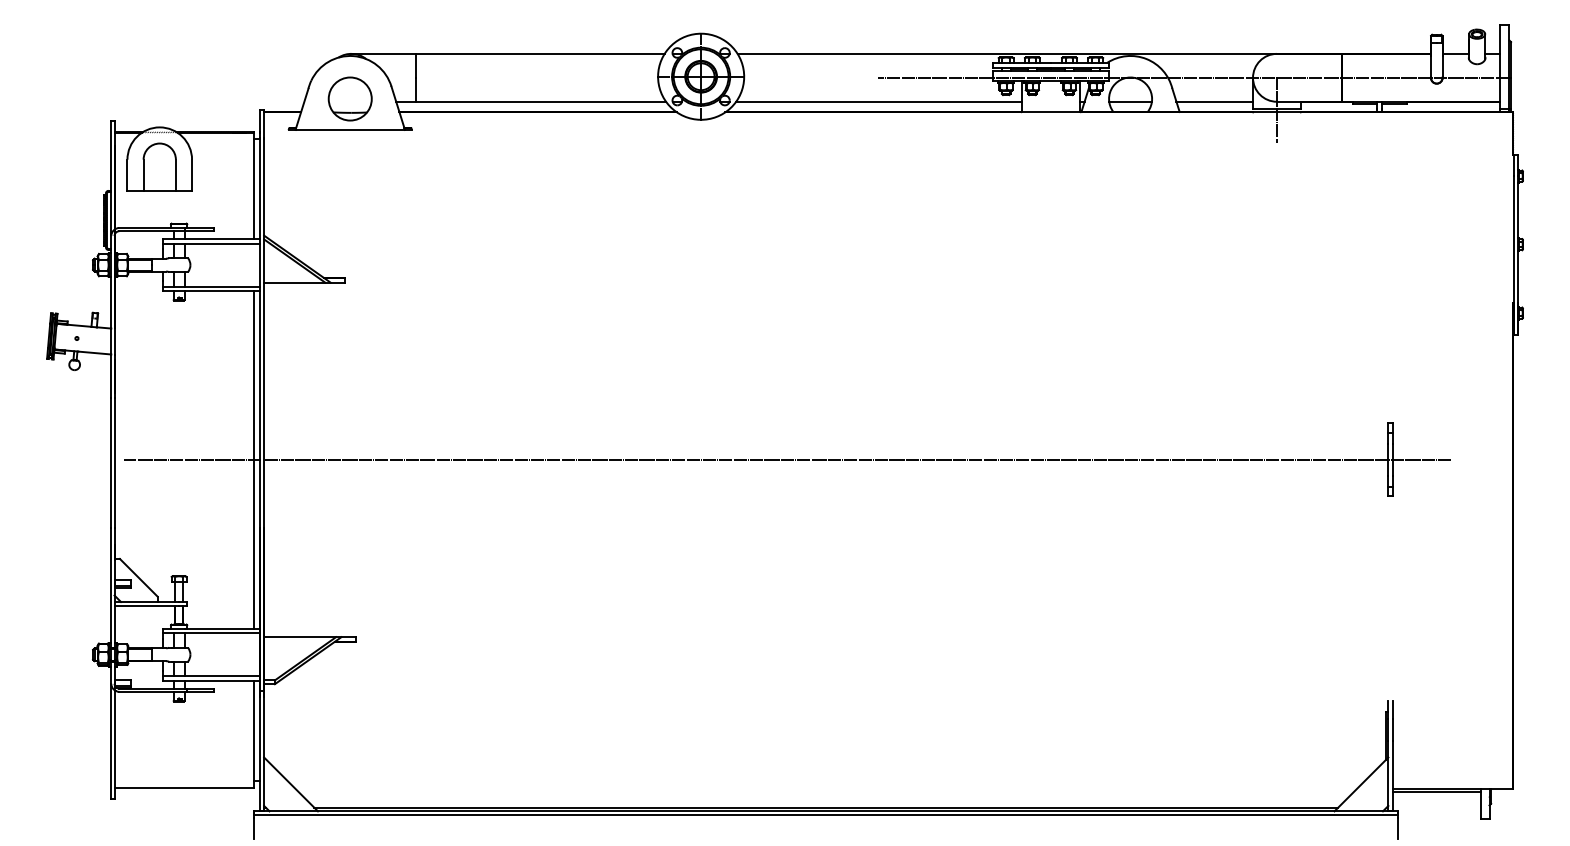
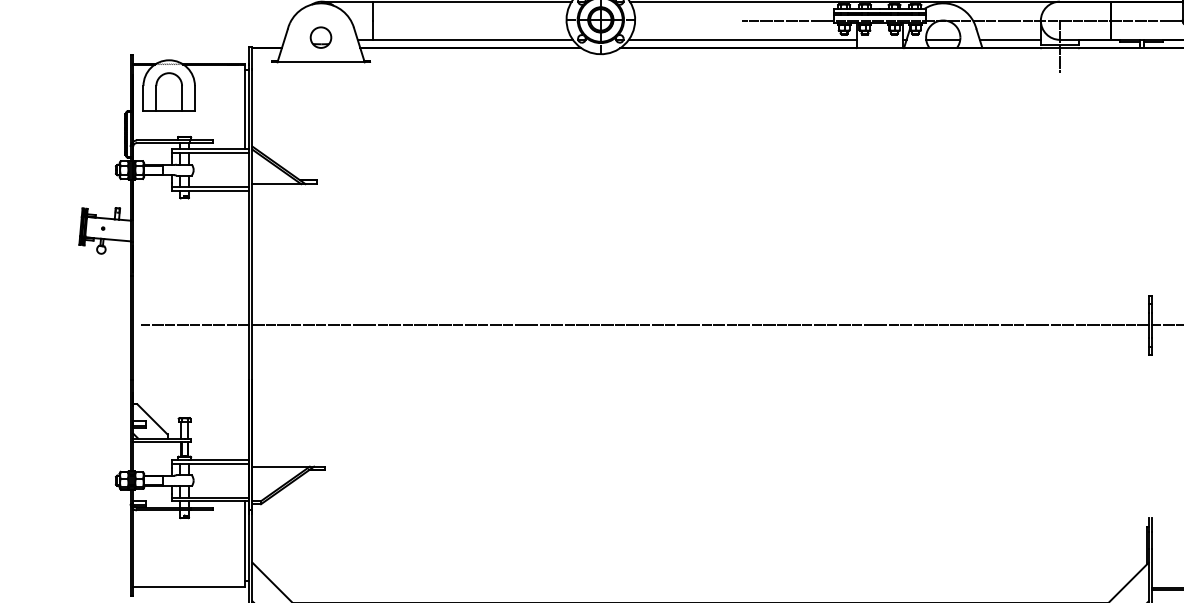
part: (349, 98) -> (320, 37), size x0.6
line: (254, 459) -> (244, 325), removed

